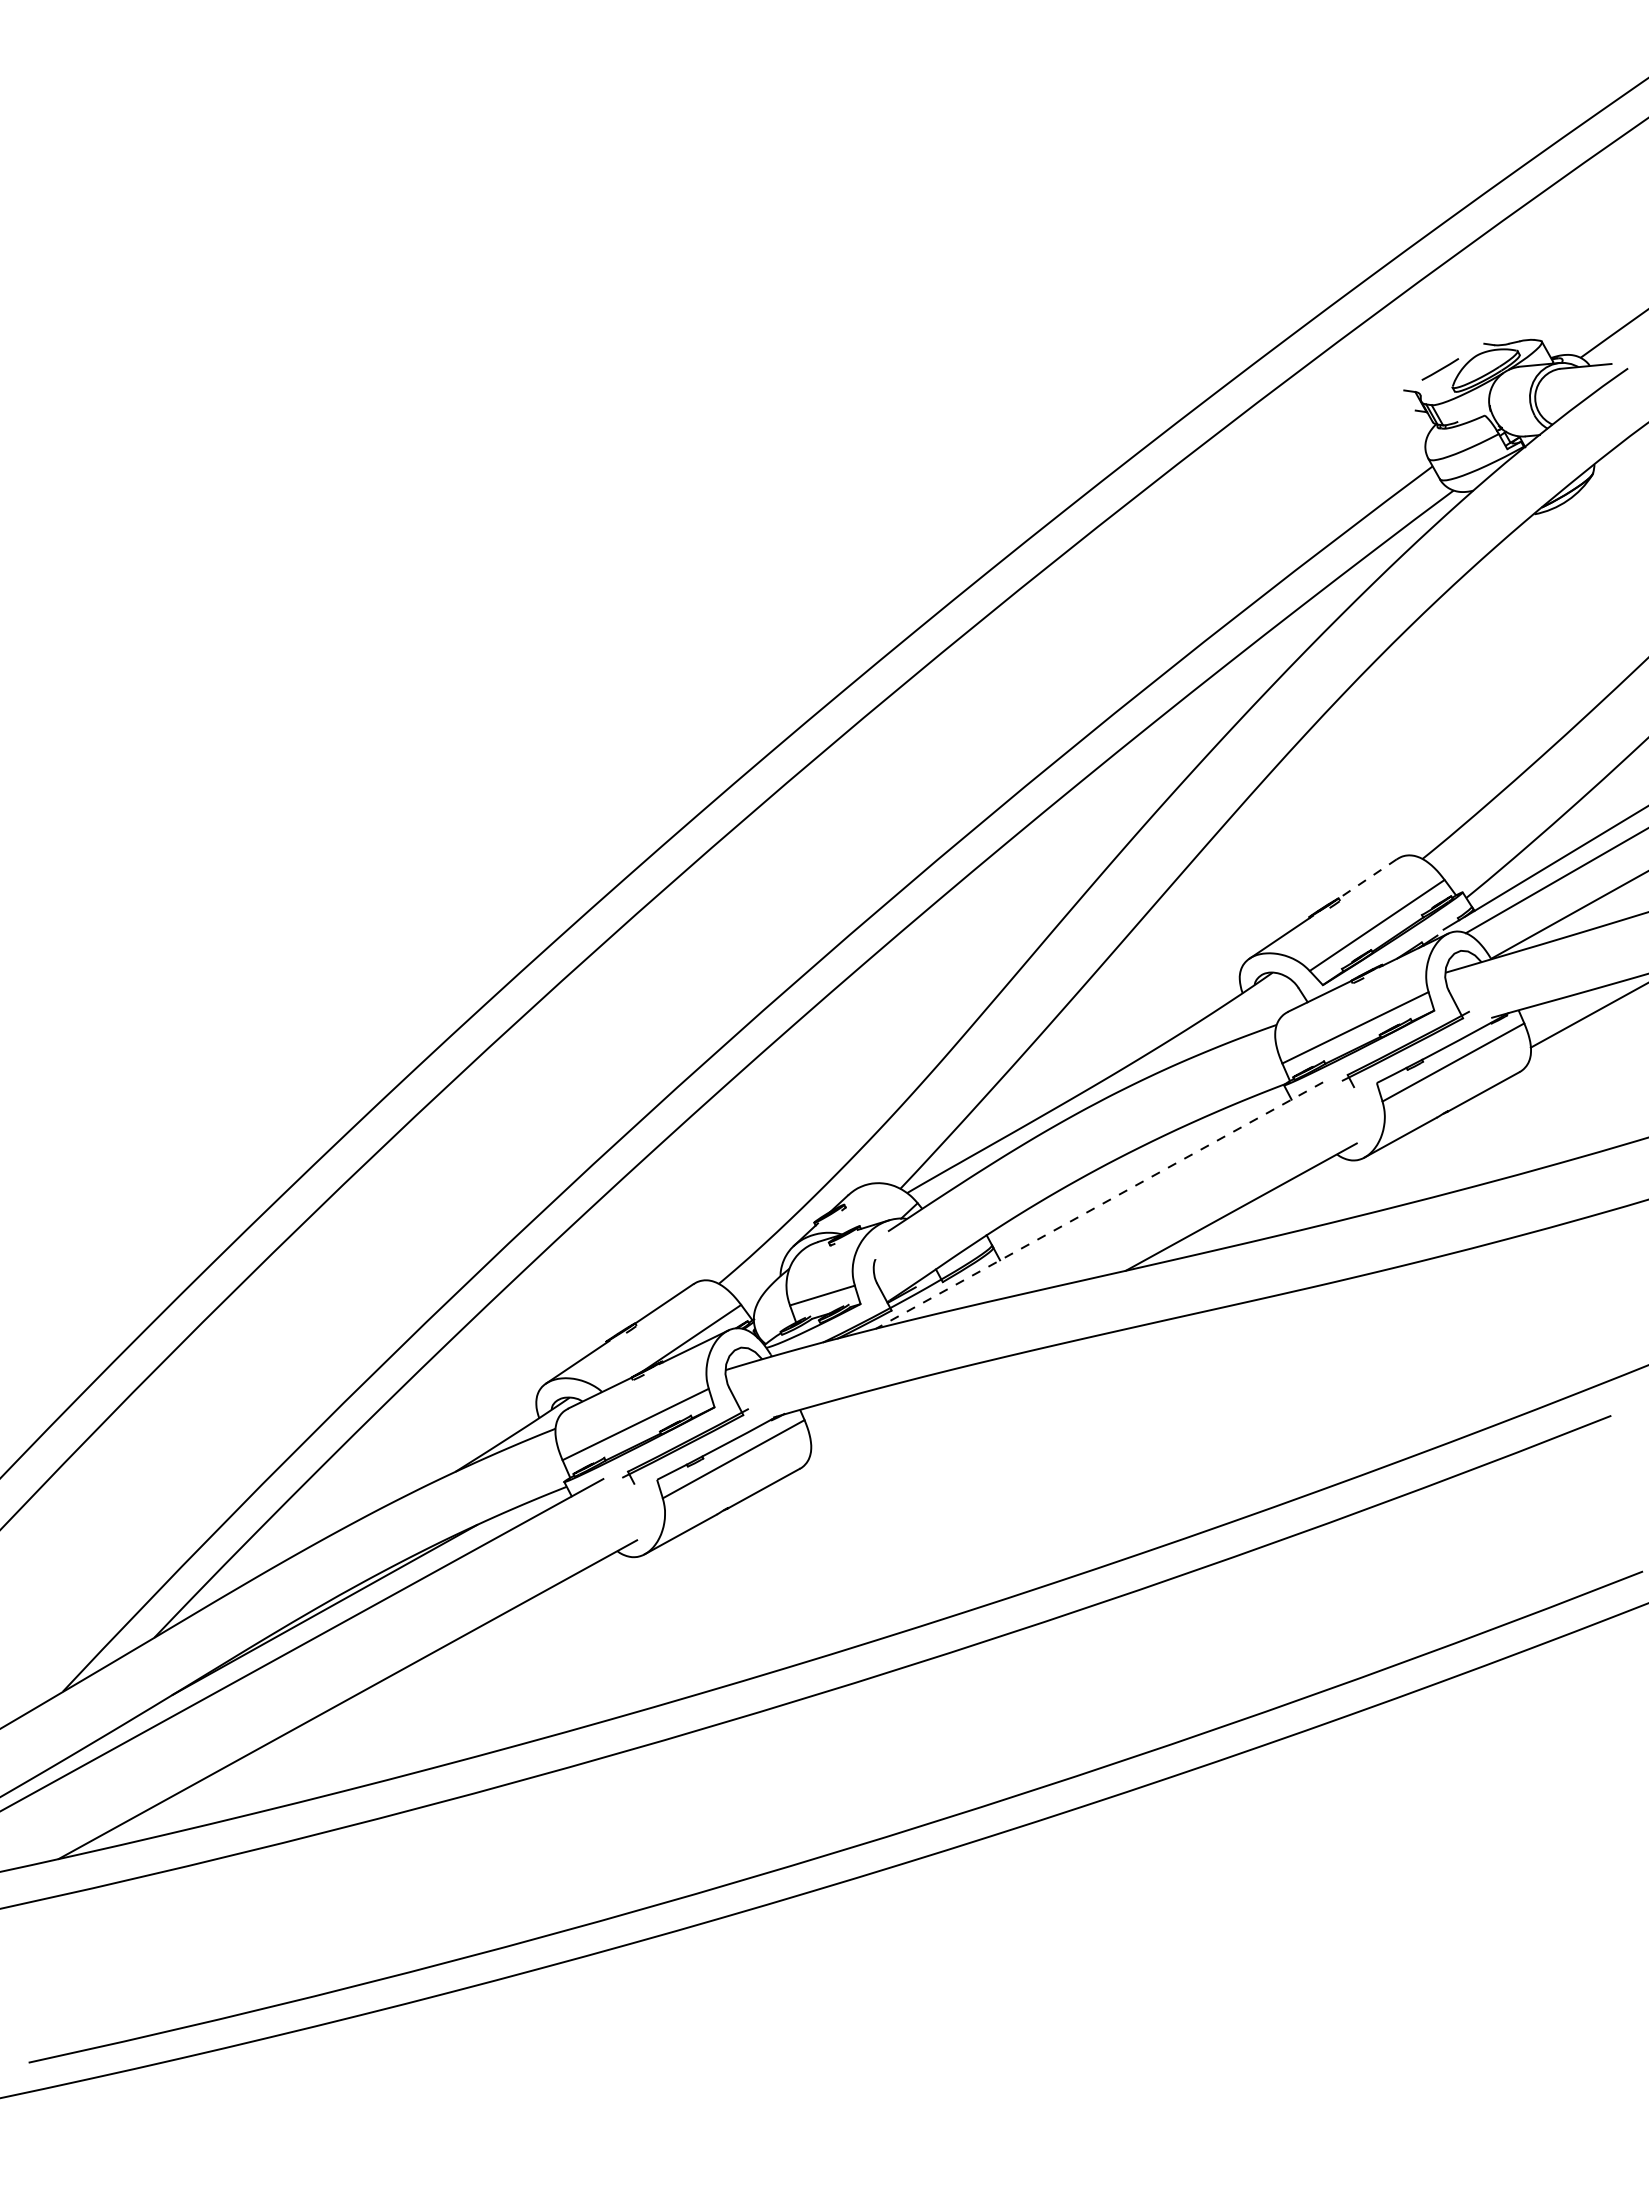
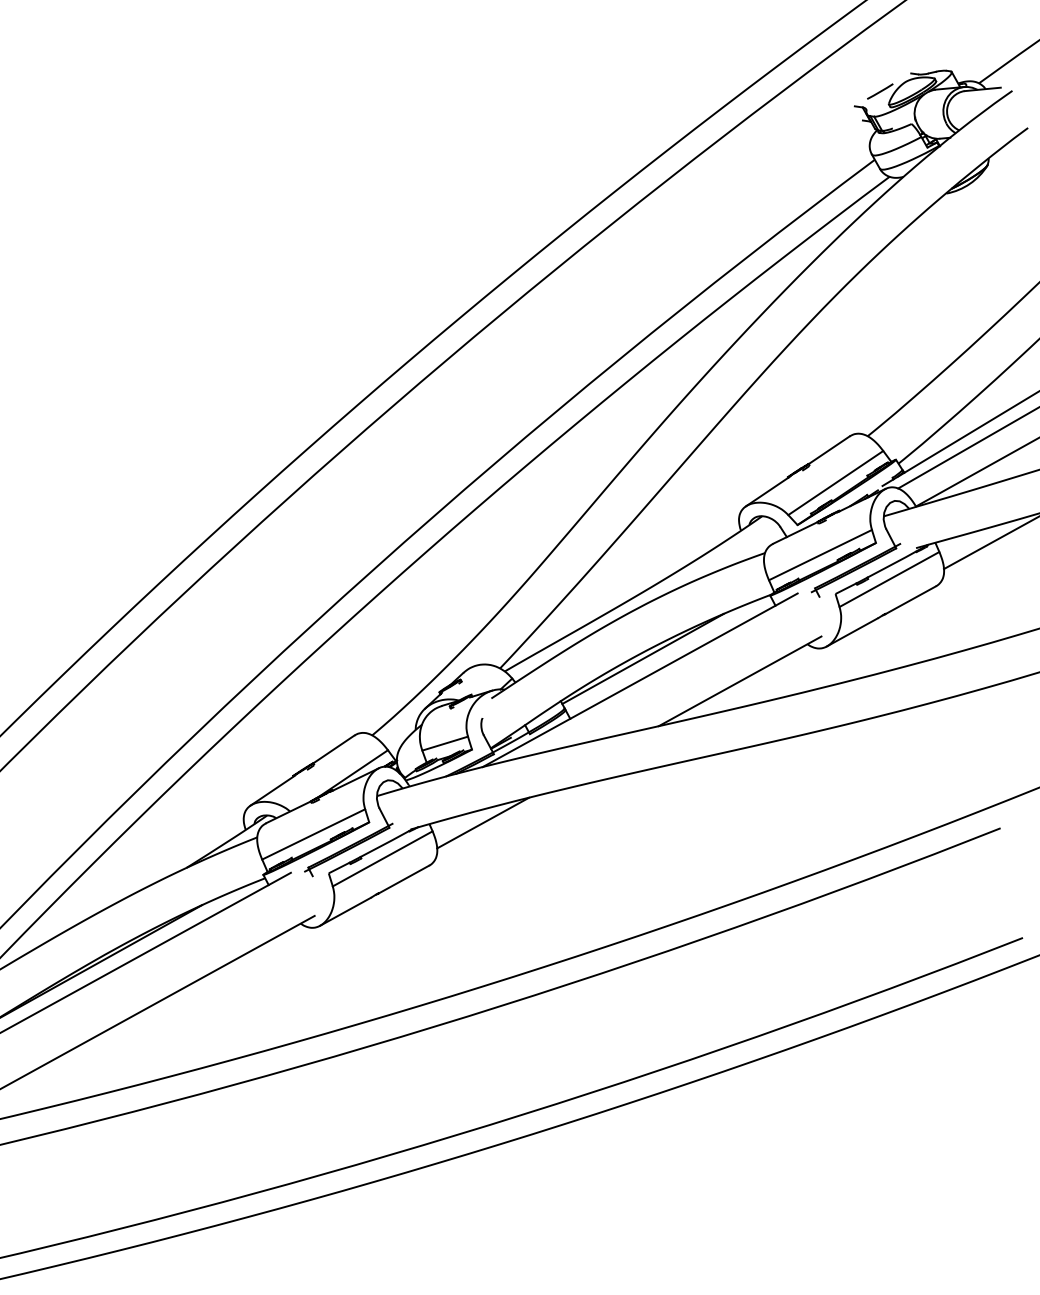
line: (1367, 879) -> (828, 450), dashed -> solid
line: (1103, 1175) -> (643, 659), added
line: (1098, 1205) -> (639, 680), dashed -> solid
line: (876, 1408) -> (483, 823), added

